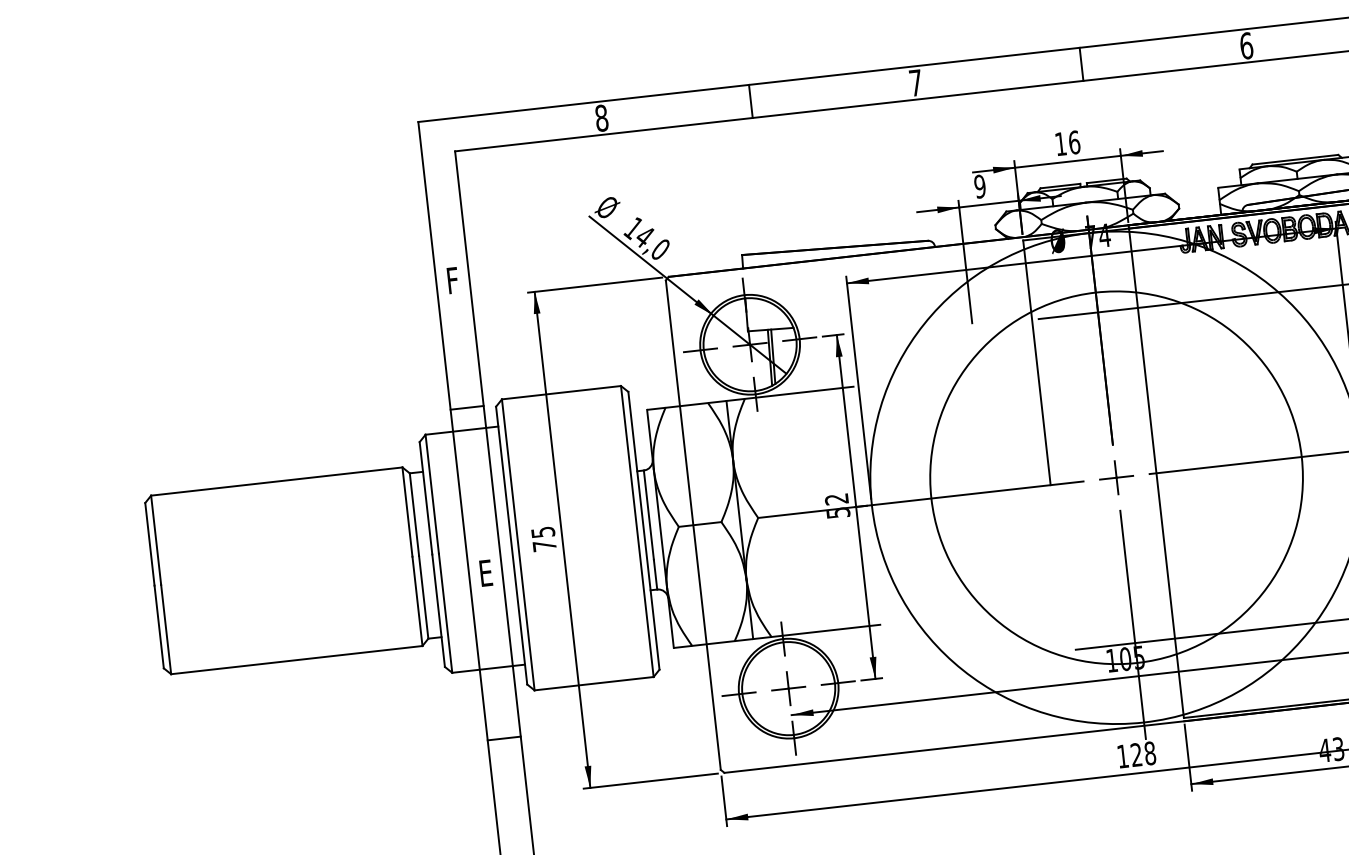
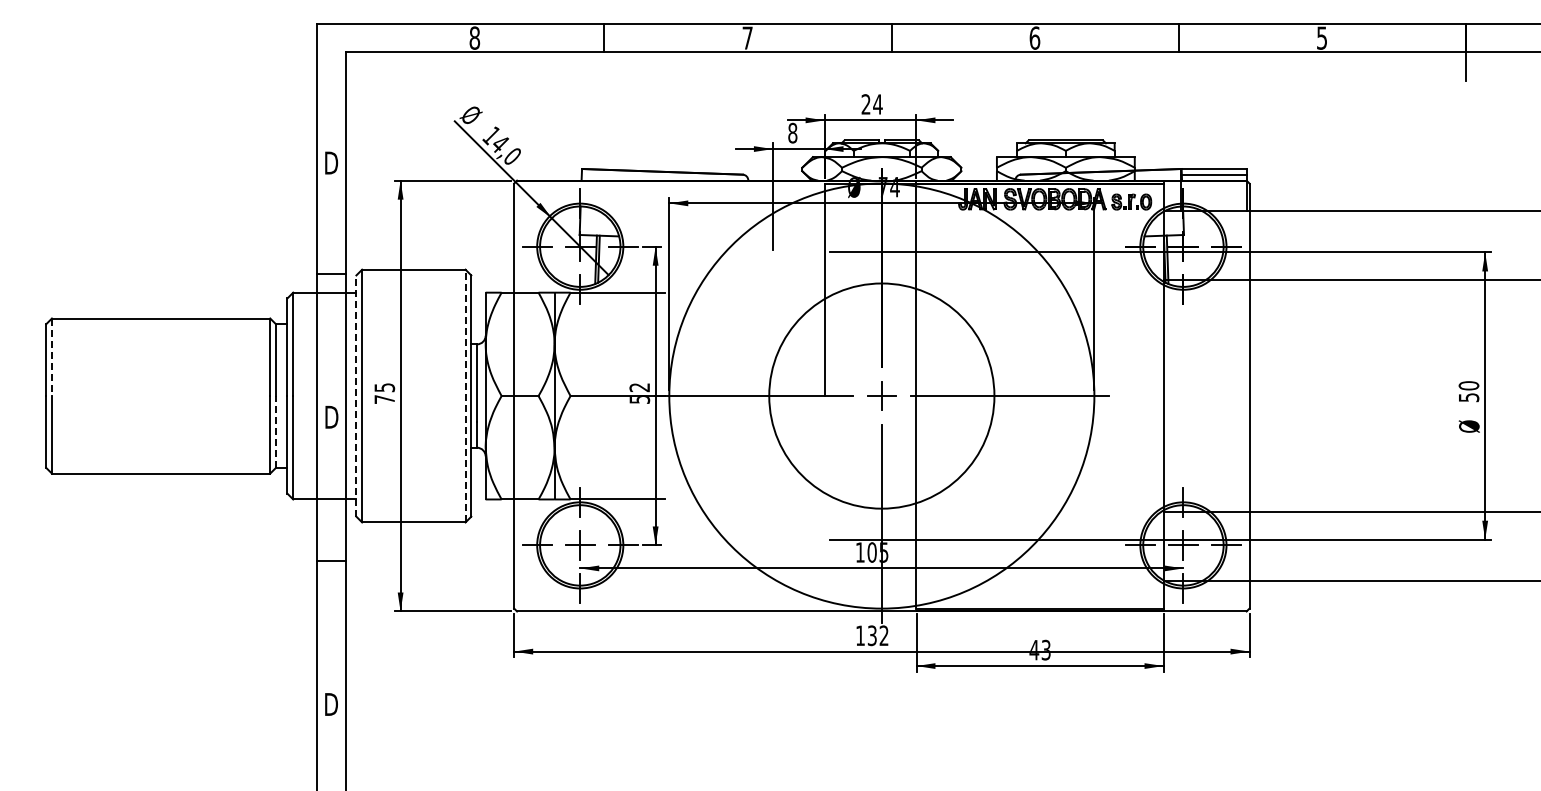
text: (1067, 143) -> (871, 104), 16 -> 24
text: (979, 187) -> (792, 133), 9 -> 8
text: (452, 279) -> (331, 162), F -> D
circle: (1116, 477) -> (881, 395), size x0.7
line: (637, 530) -> (465, 395), solid -> dashed
line: (155, 540) -> (51, 357), solid -> dashed
line: (511, 546) -> (356, 396), solid -> dashed
text: (485, 572) -> (331, 416), E -> D
line: (424, 596) -> (276, 431), solid -> dashed
text: (1142, 753) -> (877, 635), 128 -> 132

